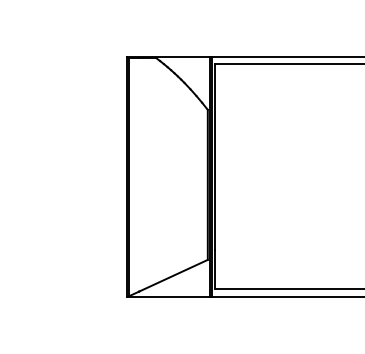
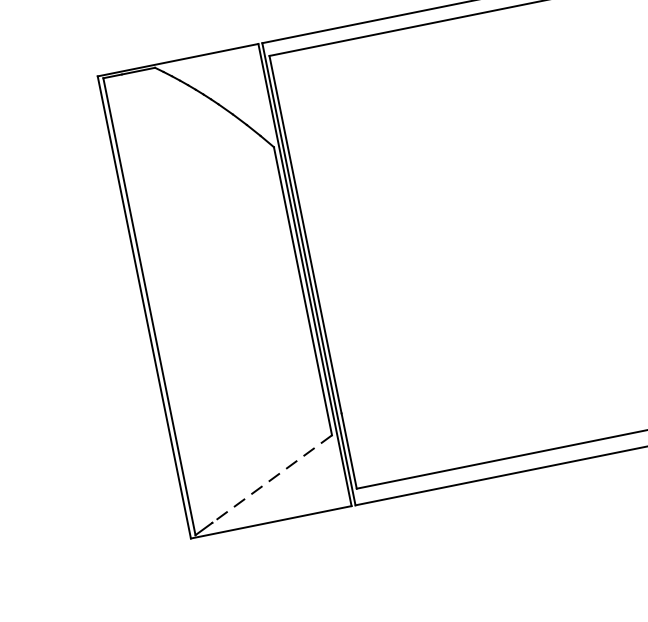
line: (173, 275) -> (272, 478), solid -> dashed

